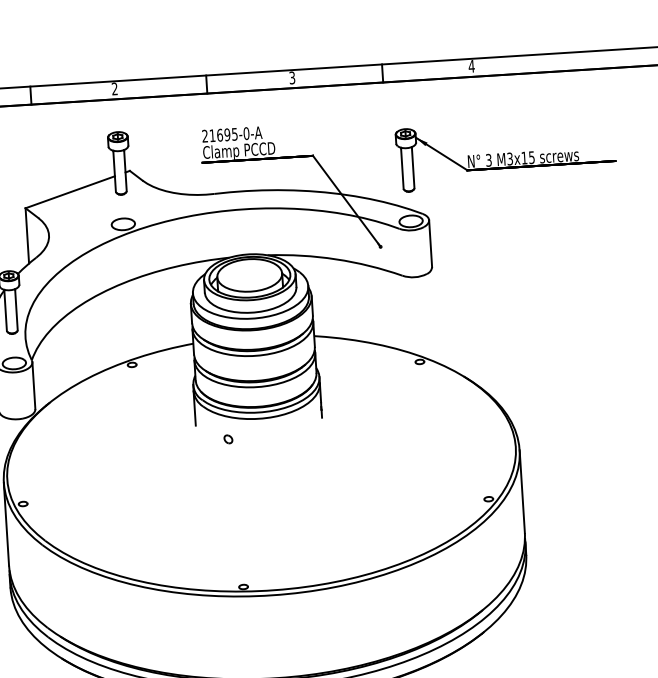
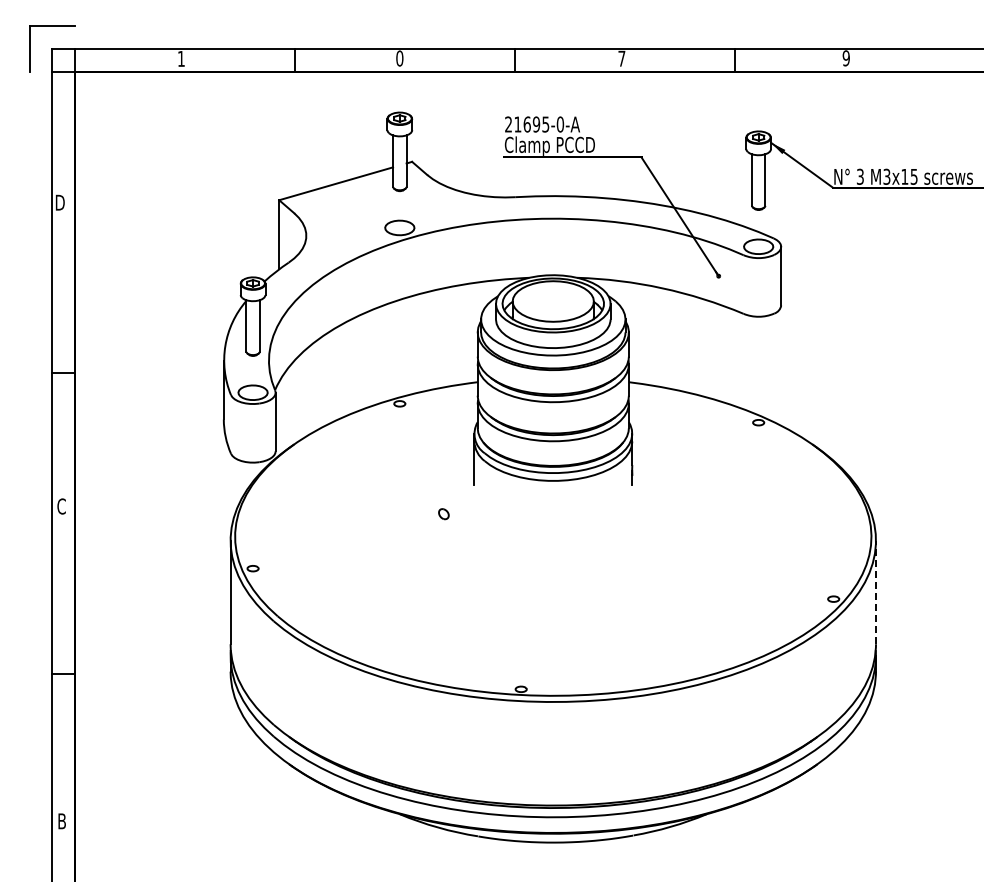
text: (471, 66) -> (846, 58), 4 -> 9
text: (292, 77) -> (621, 58), 3 -> 7
text: (114, 88) -> (399, 58), 2 -> 0
part: (228, 439) -> (443, 514), moved
line: (522, 491) -> (876, 592), solid -> dashed

